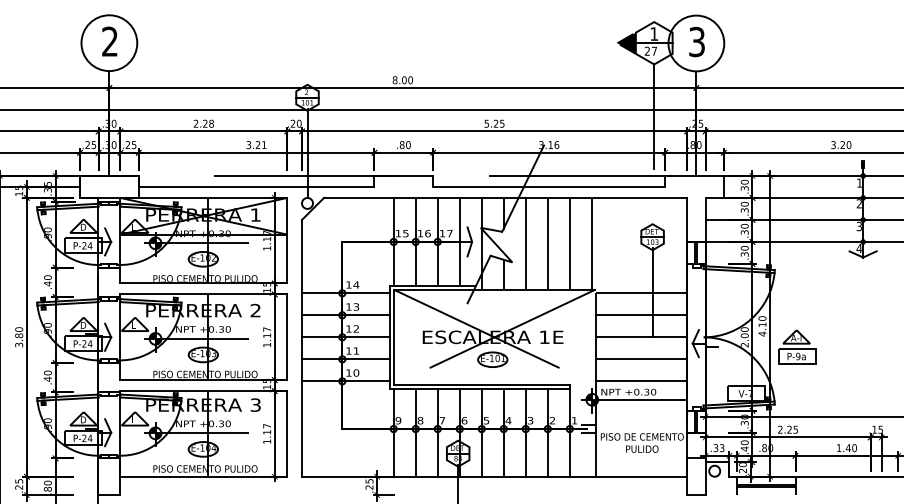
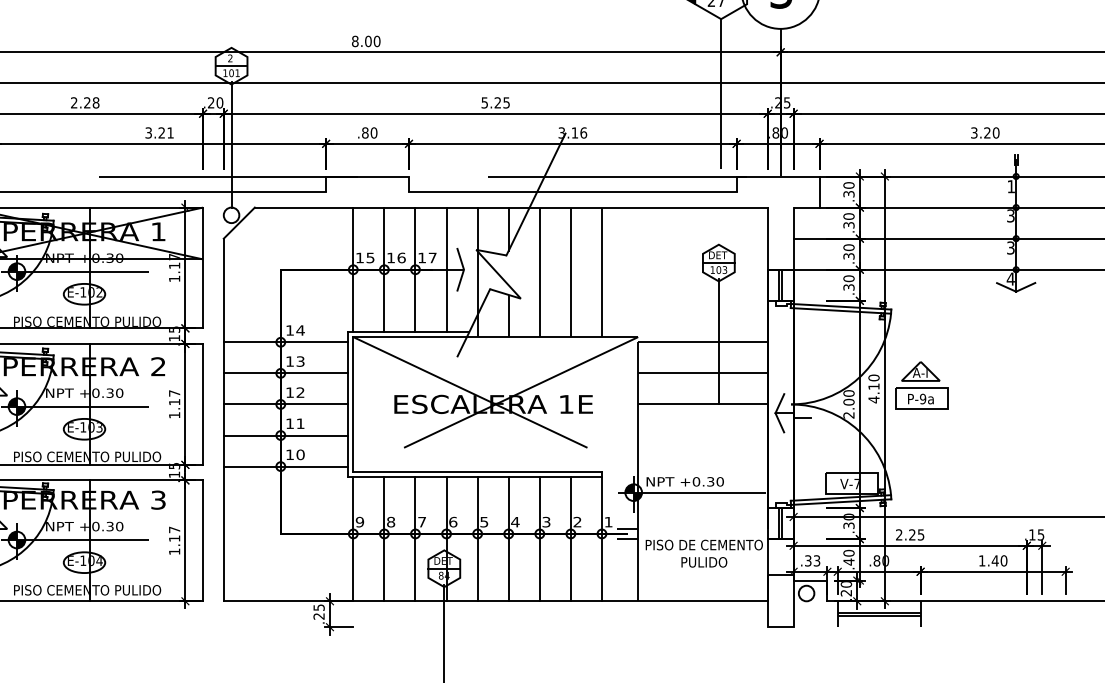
text: (858, 204) -> (1009, 216), 2 -> 3
line: (591, 243) -> (632, 271), removed
part: (797, 346) -> (922, 384), moved
part: (492, 359) -> (492, 435), removed
line: (641, 359) -> (703, 435), removed
line: (641, 381) -> (703, 466), removed

